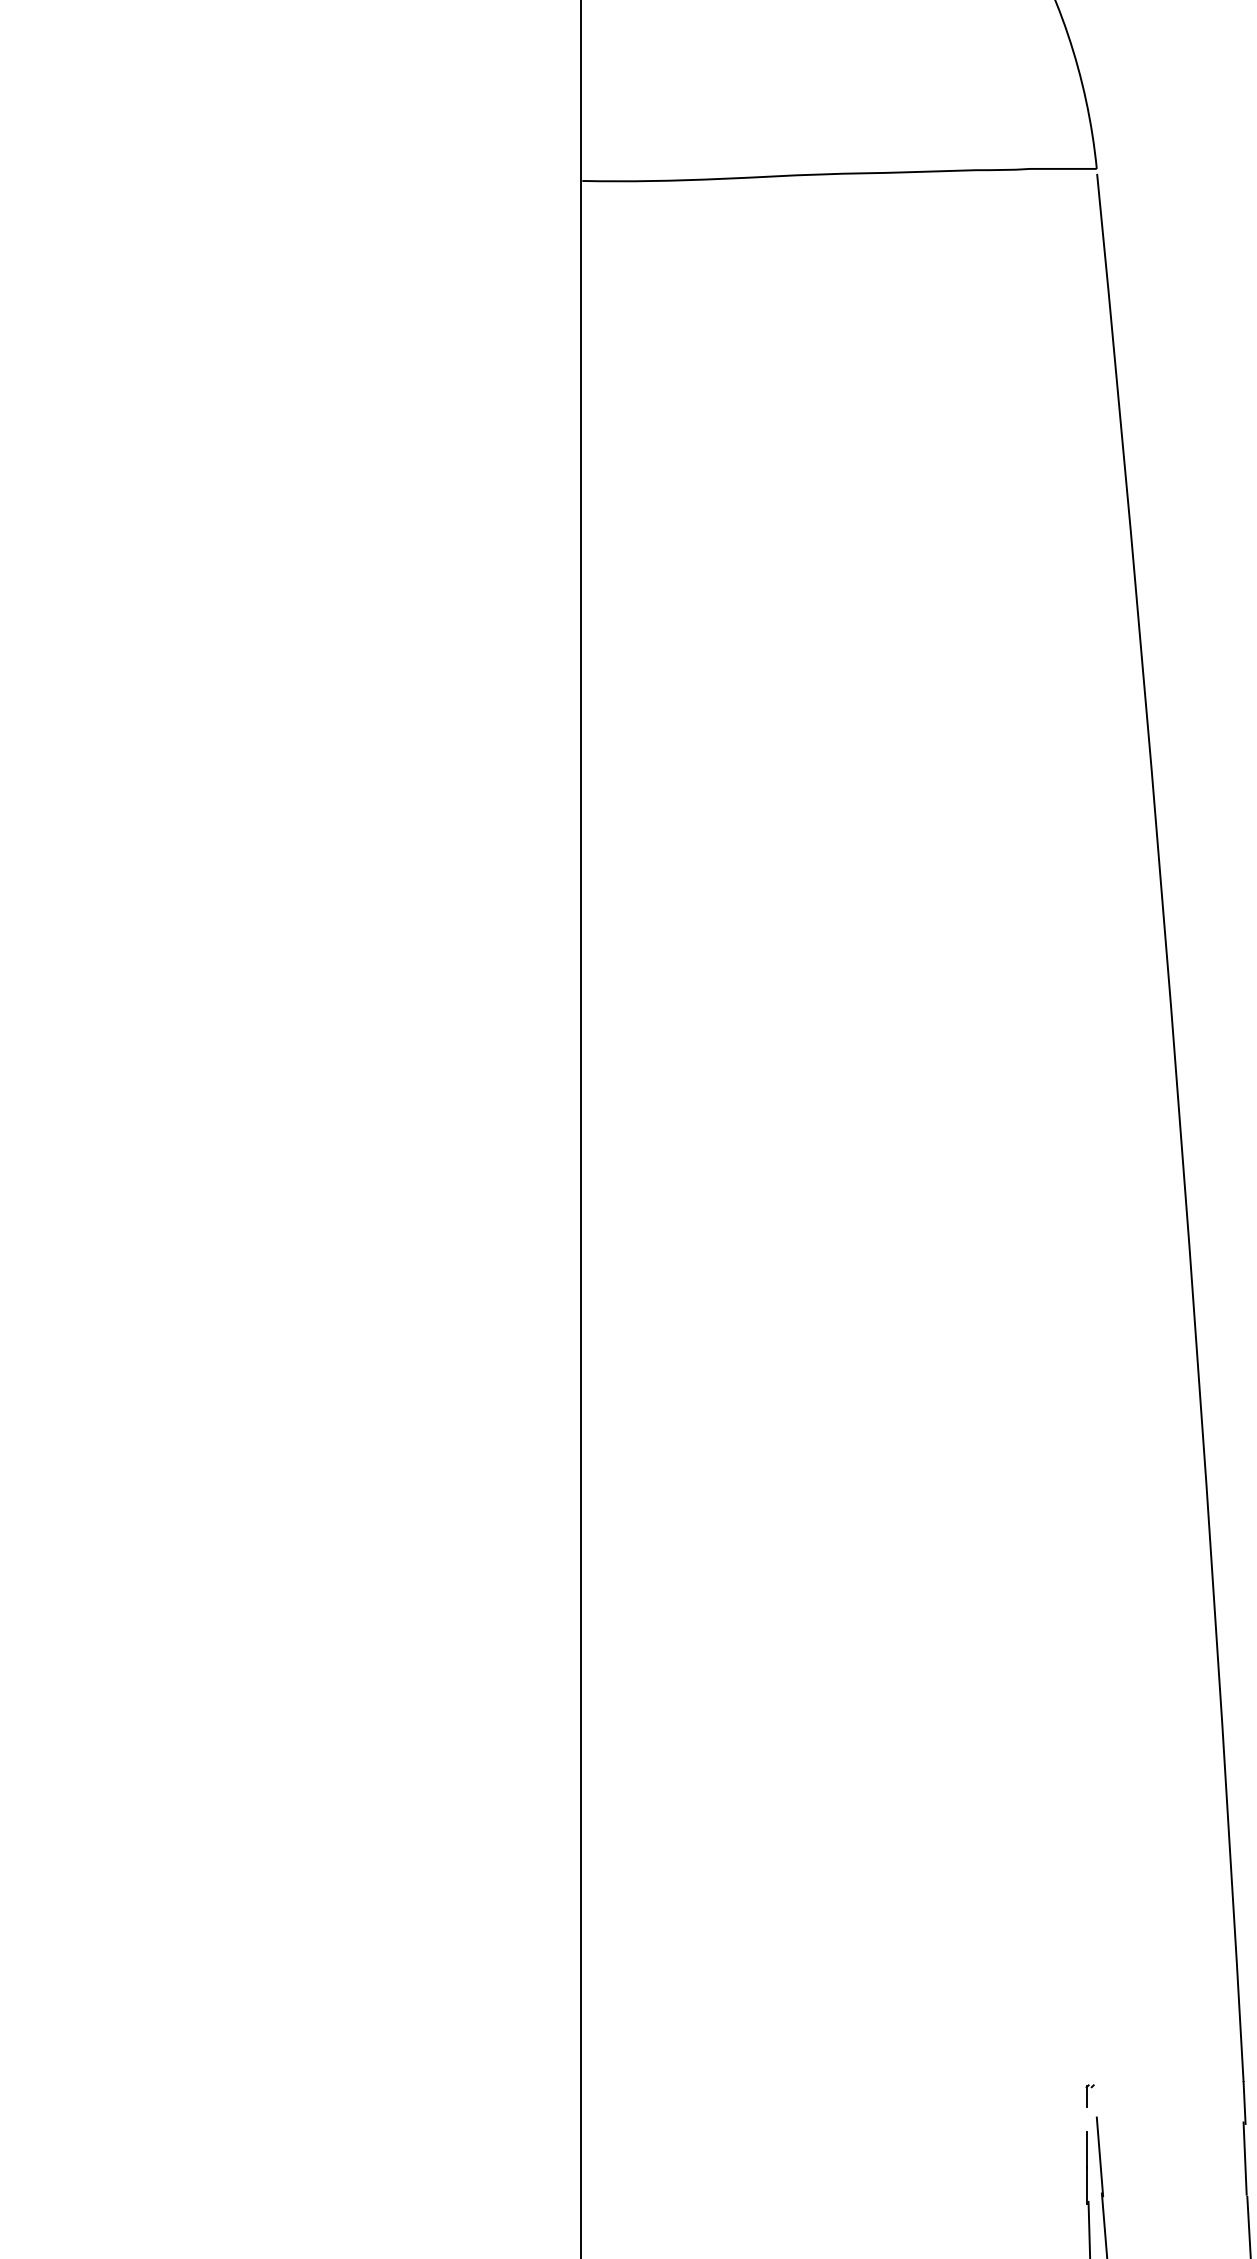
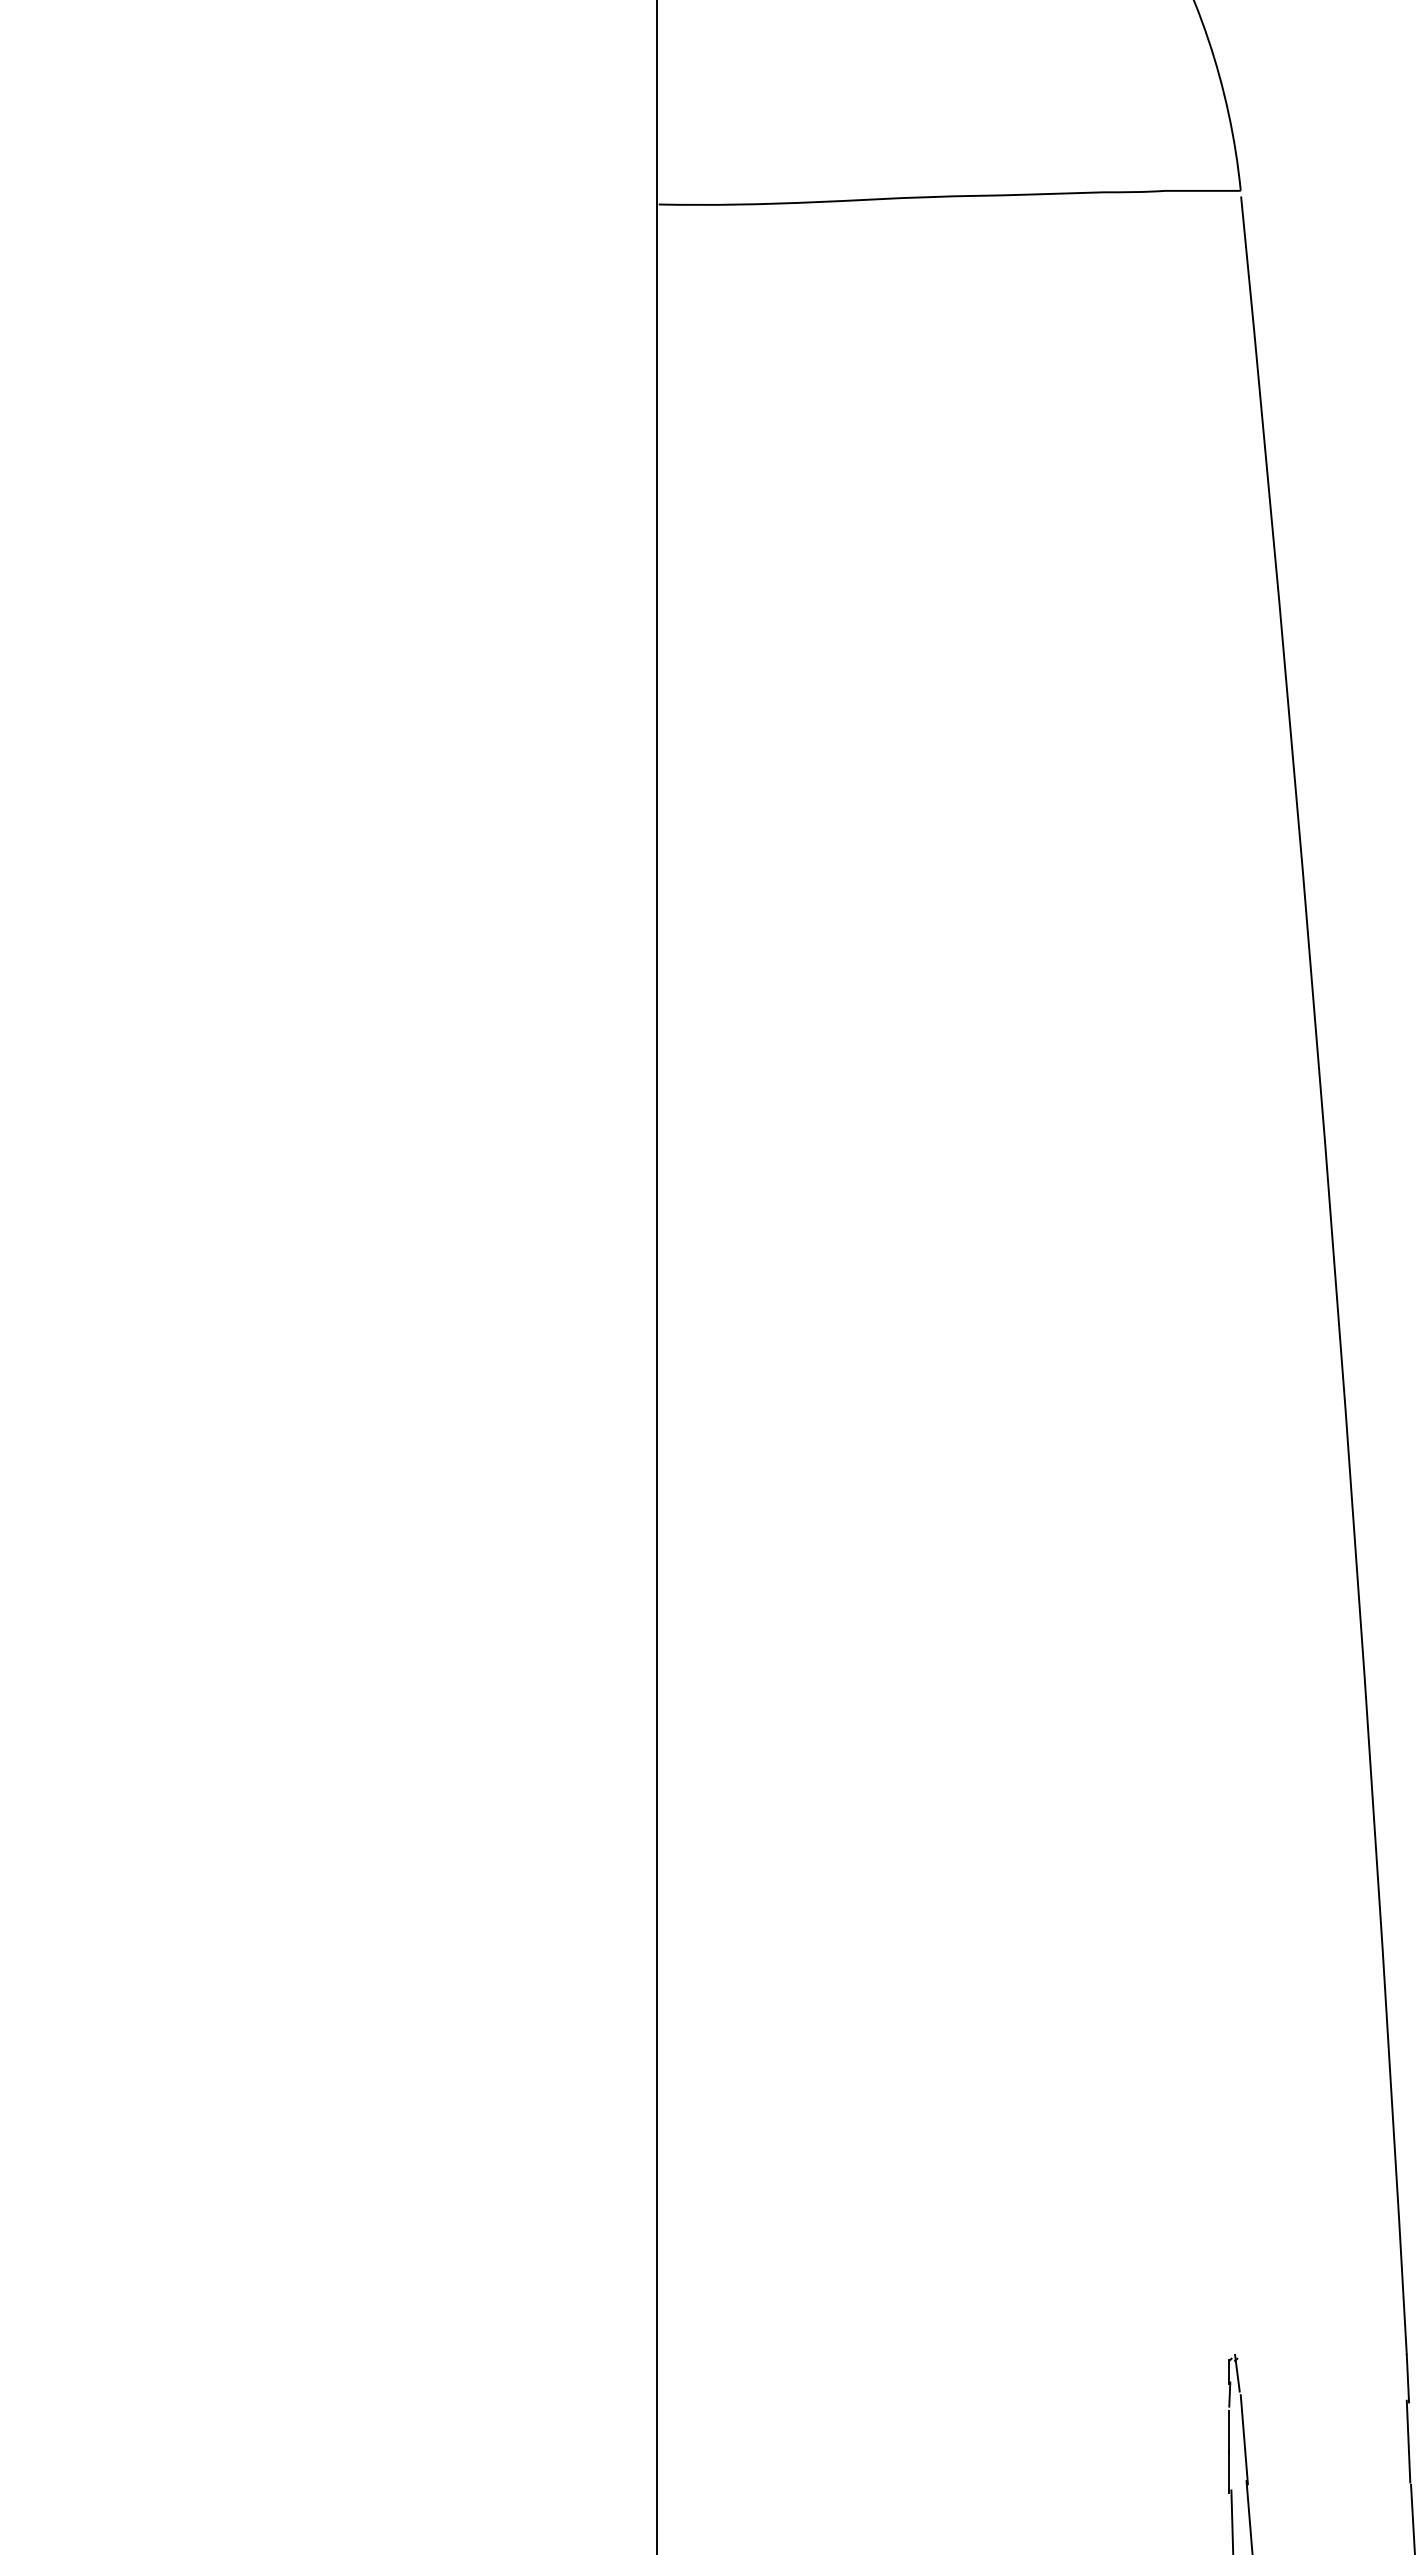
line: (1093, 2097) -> (1237, 2372), added
line: (1086, 2116) -> (1229, 2394), added

